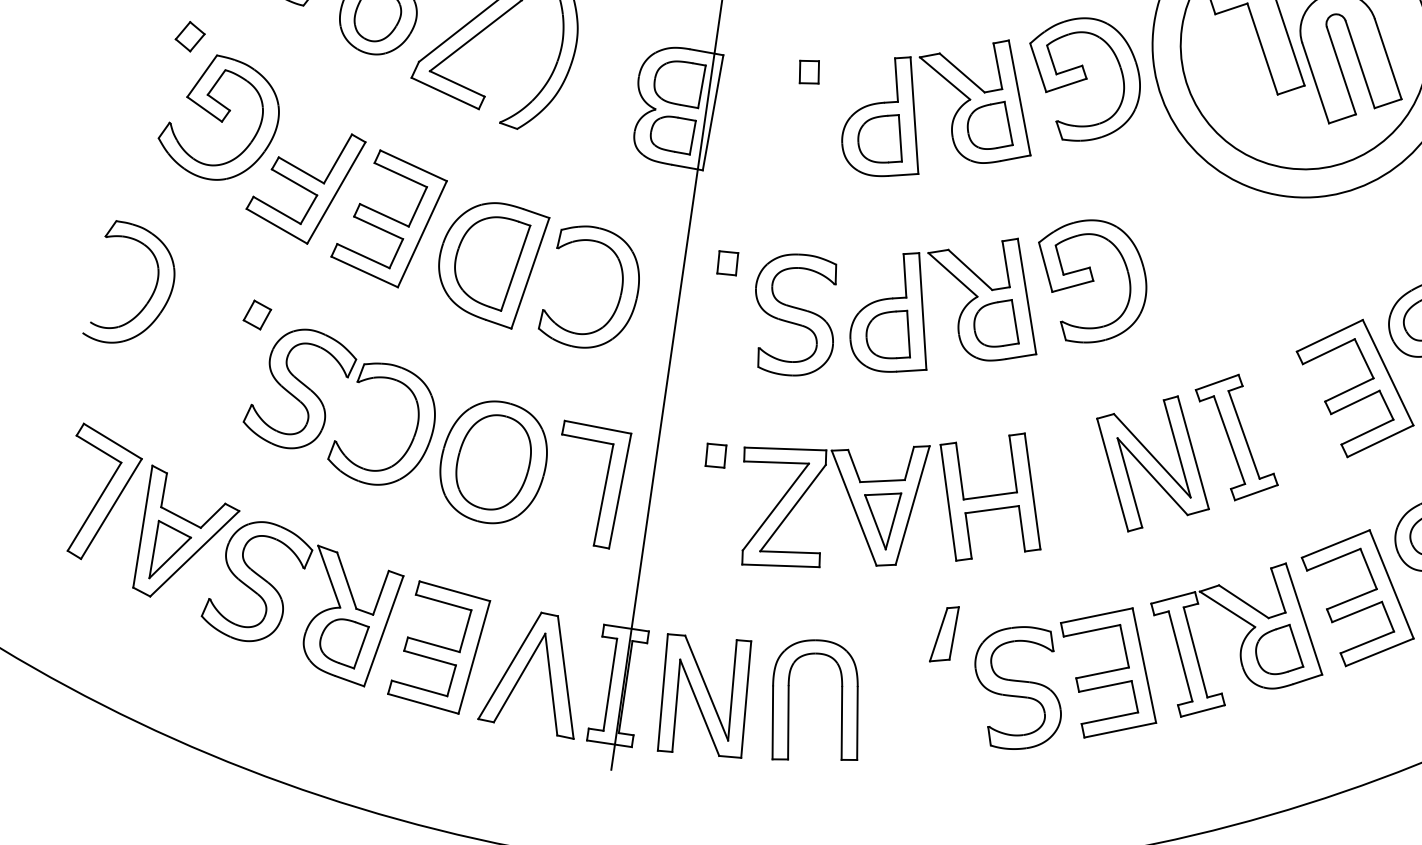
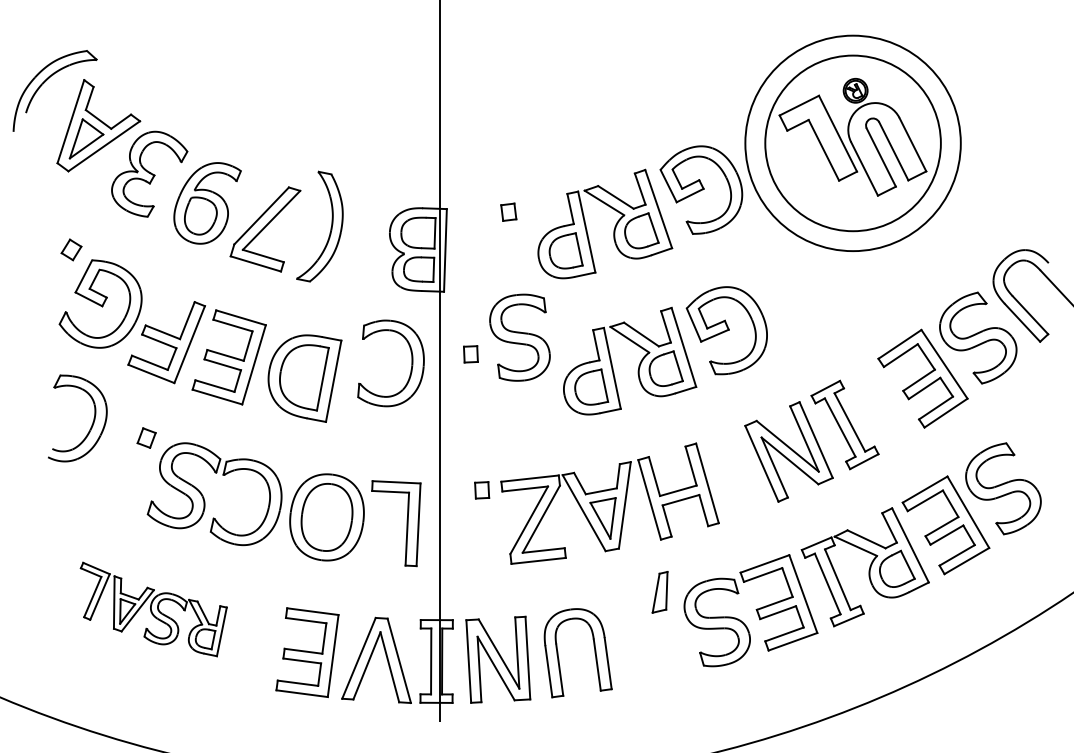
part: (149, 295) -> (91, 424), moved
part: (617, 300) -> (410, 369), moved
part: (794, 314) -> (519, 337), moved
part: (232, 556) -> (153, 609), size x0.6

